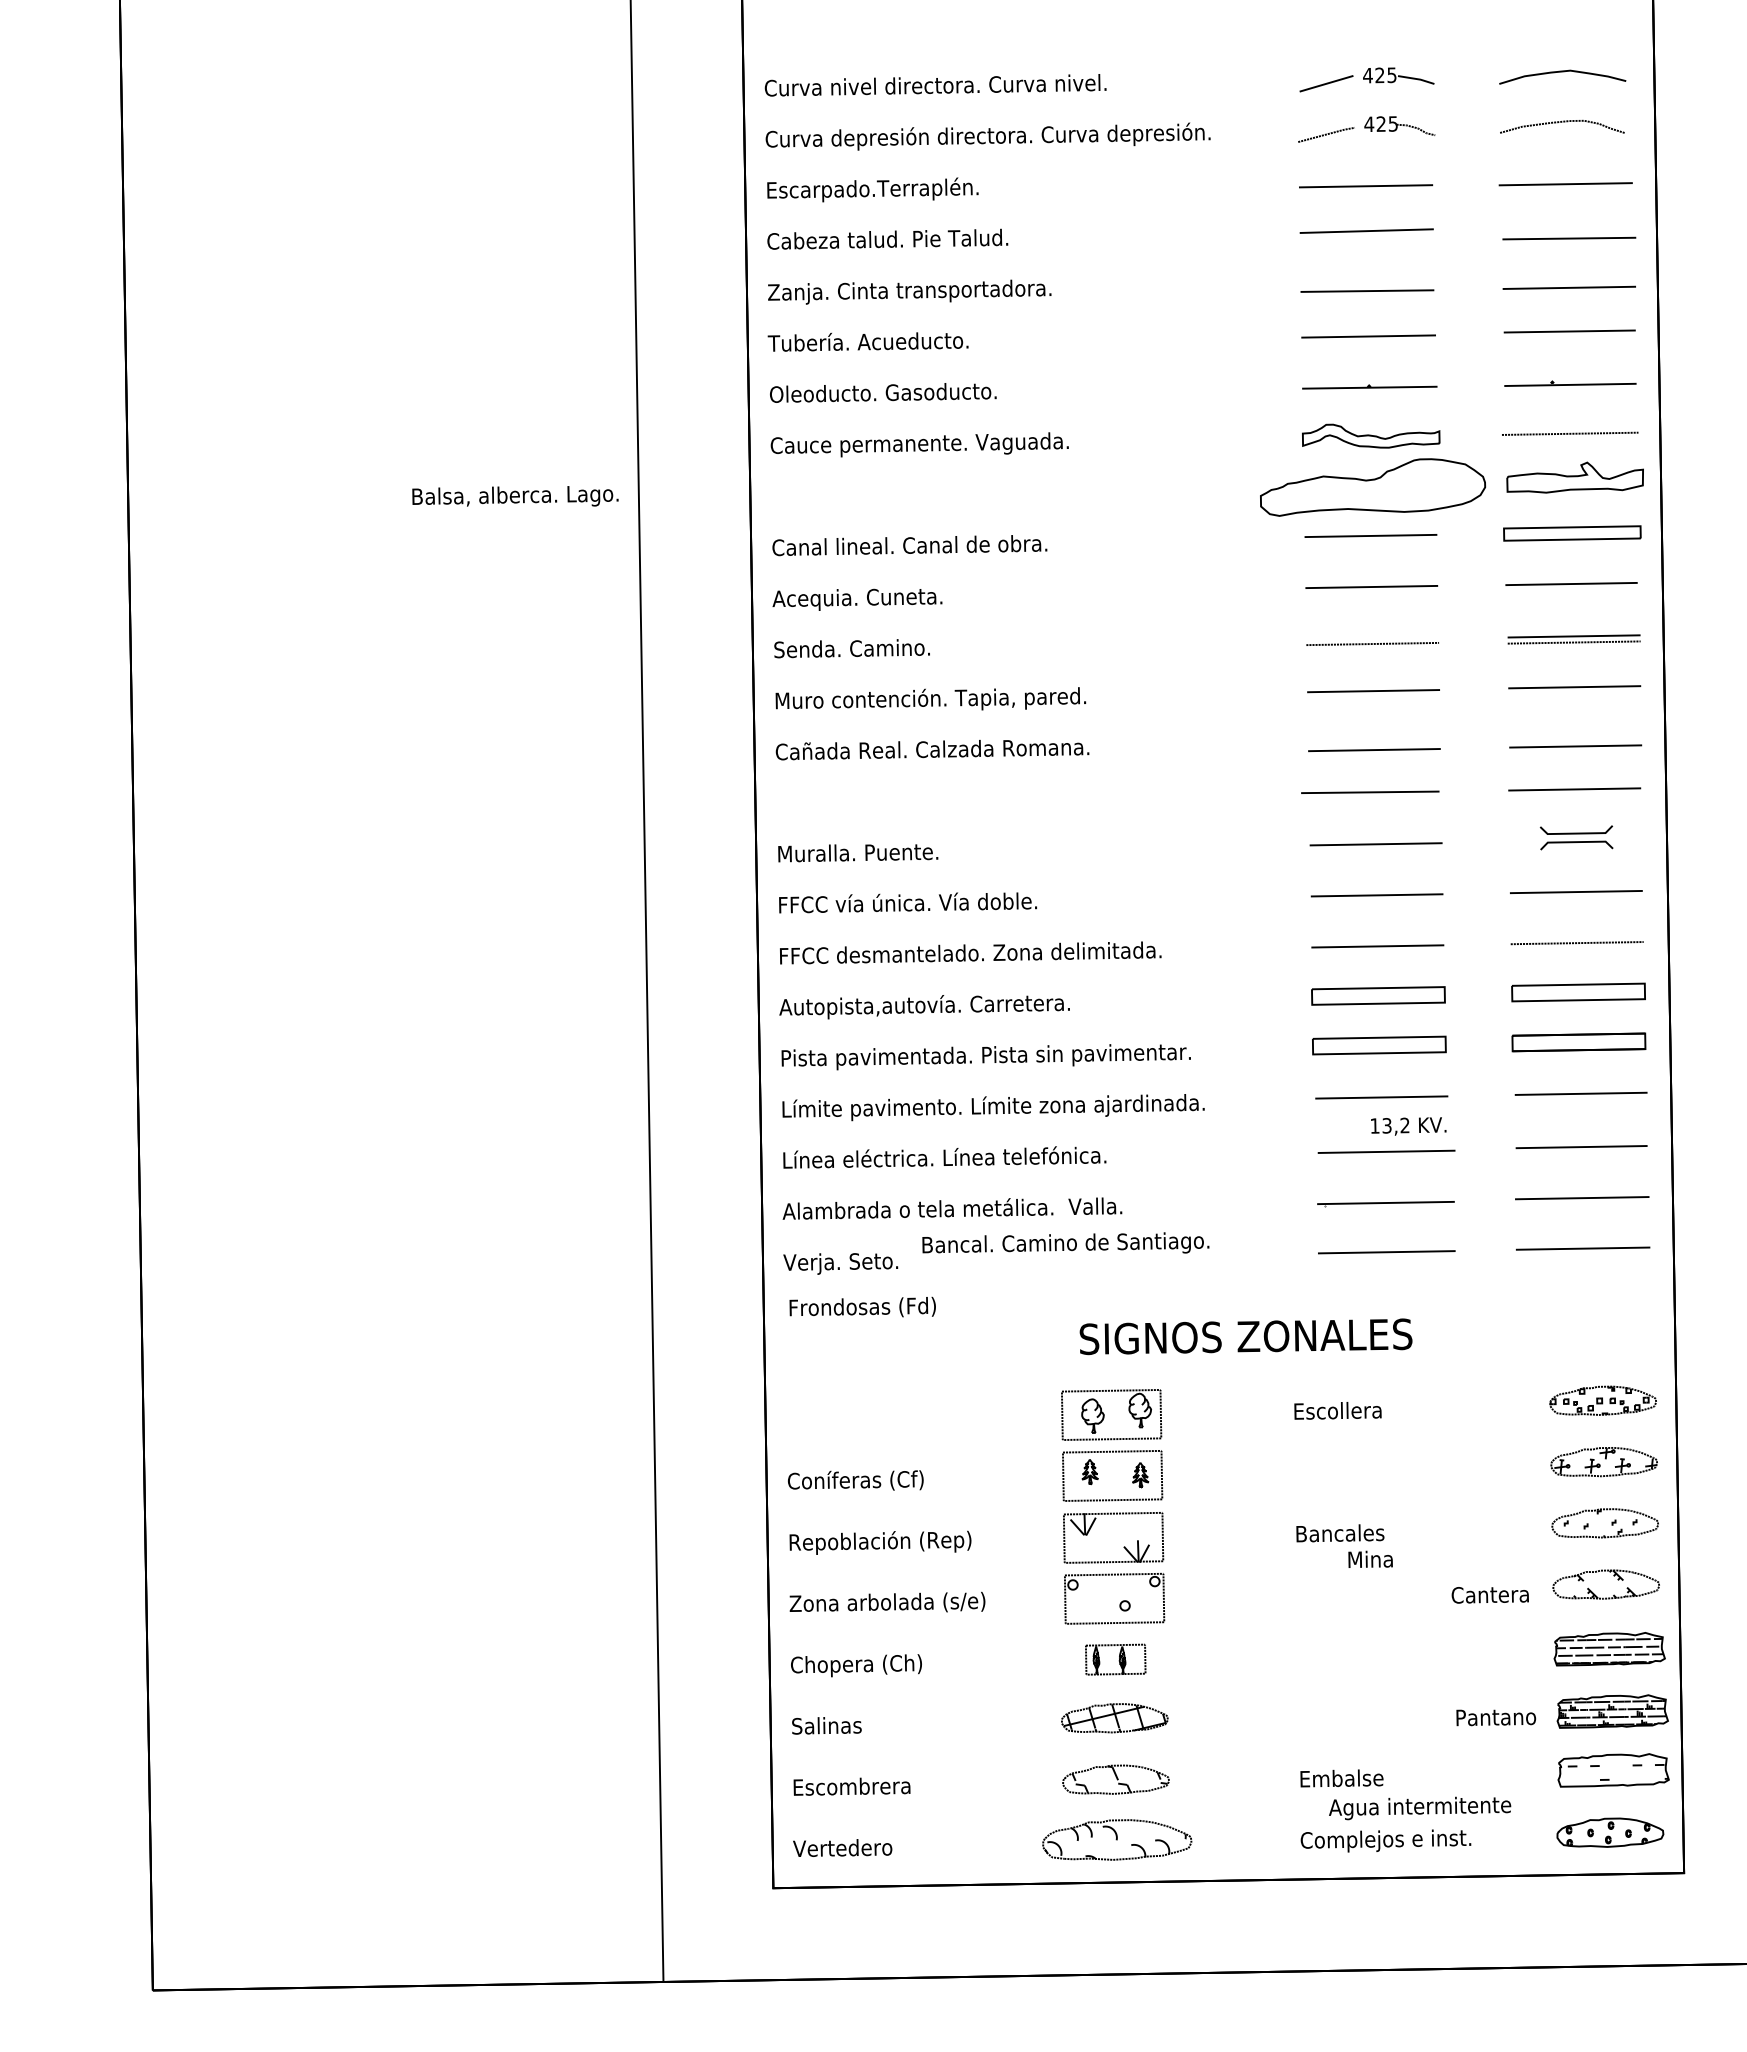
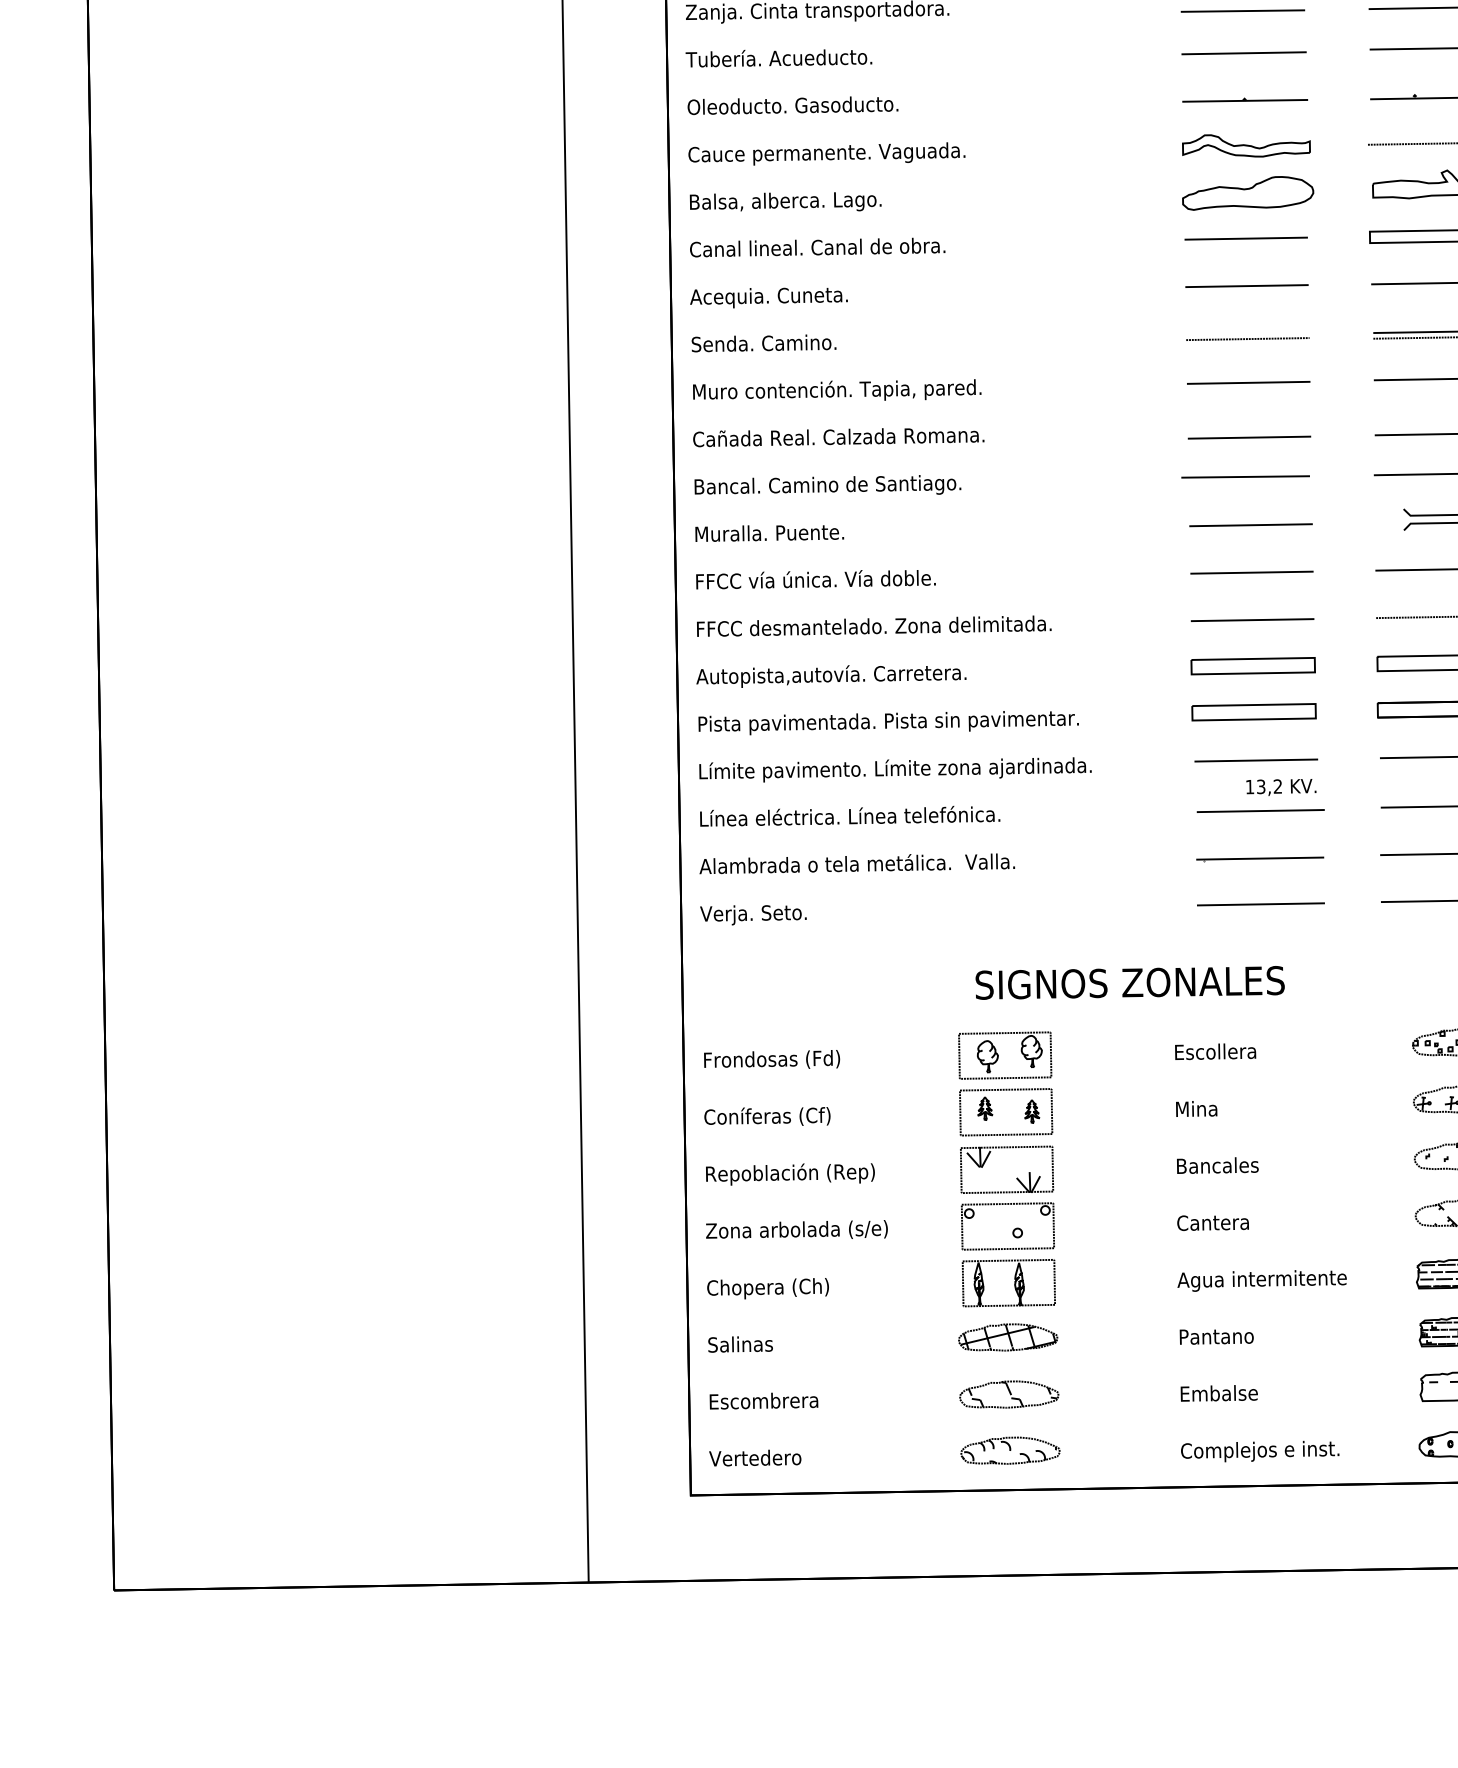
part: (1372, 486) -> (1247, 192), size x0.62
text: (515, 496) -> (785, 201), moved
text: (1065, 1242) -> (827, 484), moved
text: (862, 1306) -> (771, 1058), moved
text: (1370, 1558) -> (1196, 1108), moved
text: (1489, 1595) -> (1212, 1223), moved
part: (1115, 1659) -> (1008, 1282), size x1.67
text: (1496, 1717) -> (1217, 1336), moved
text: (1420, 1808) -> (1262, 1281), moved
part: (1117, 1840) -> (1010, 1451), size x0.71

